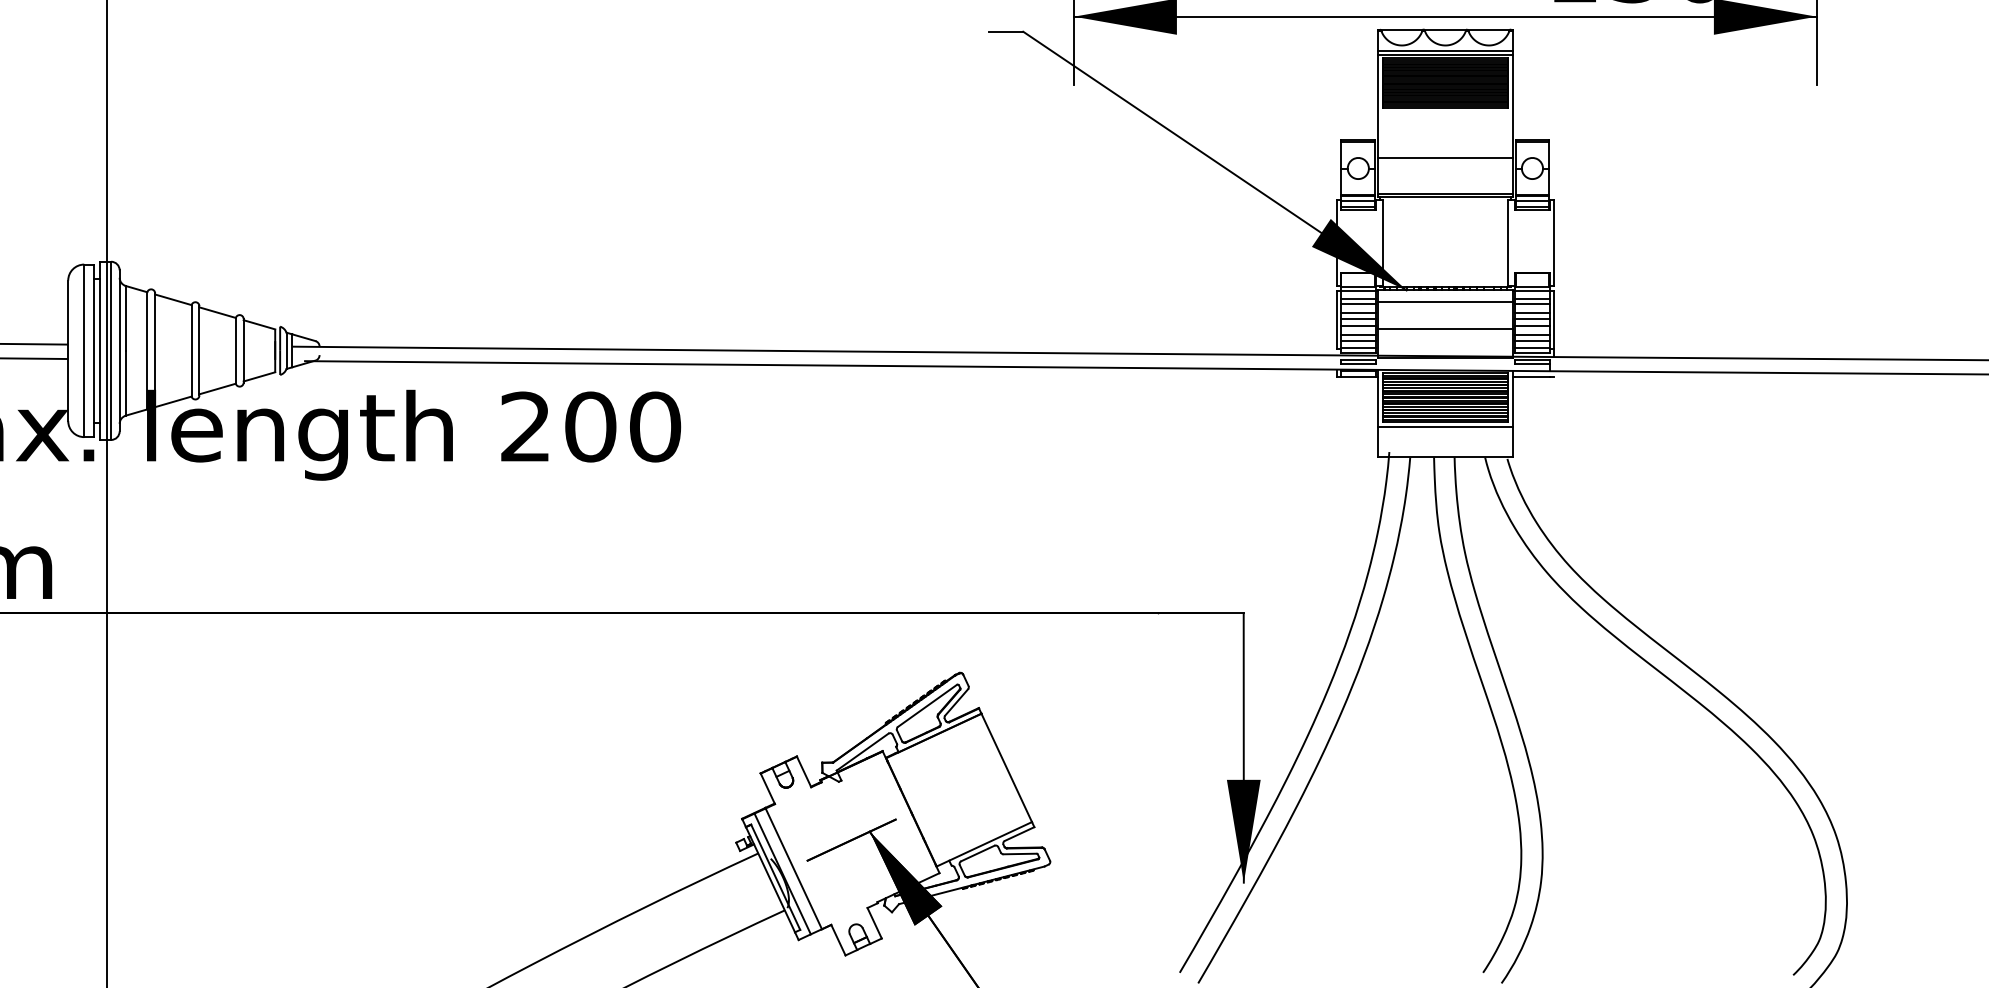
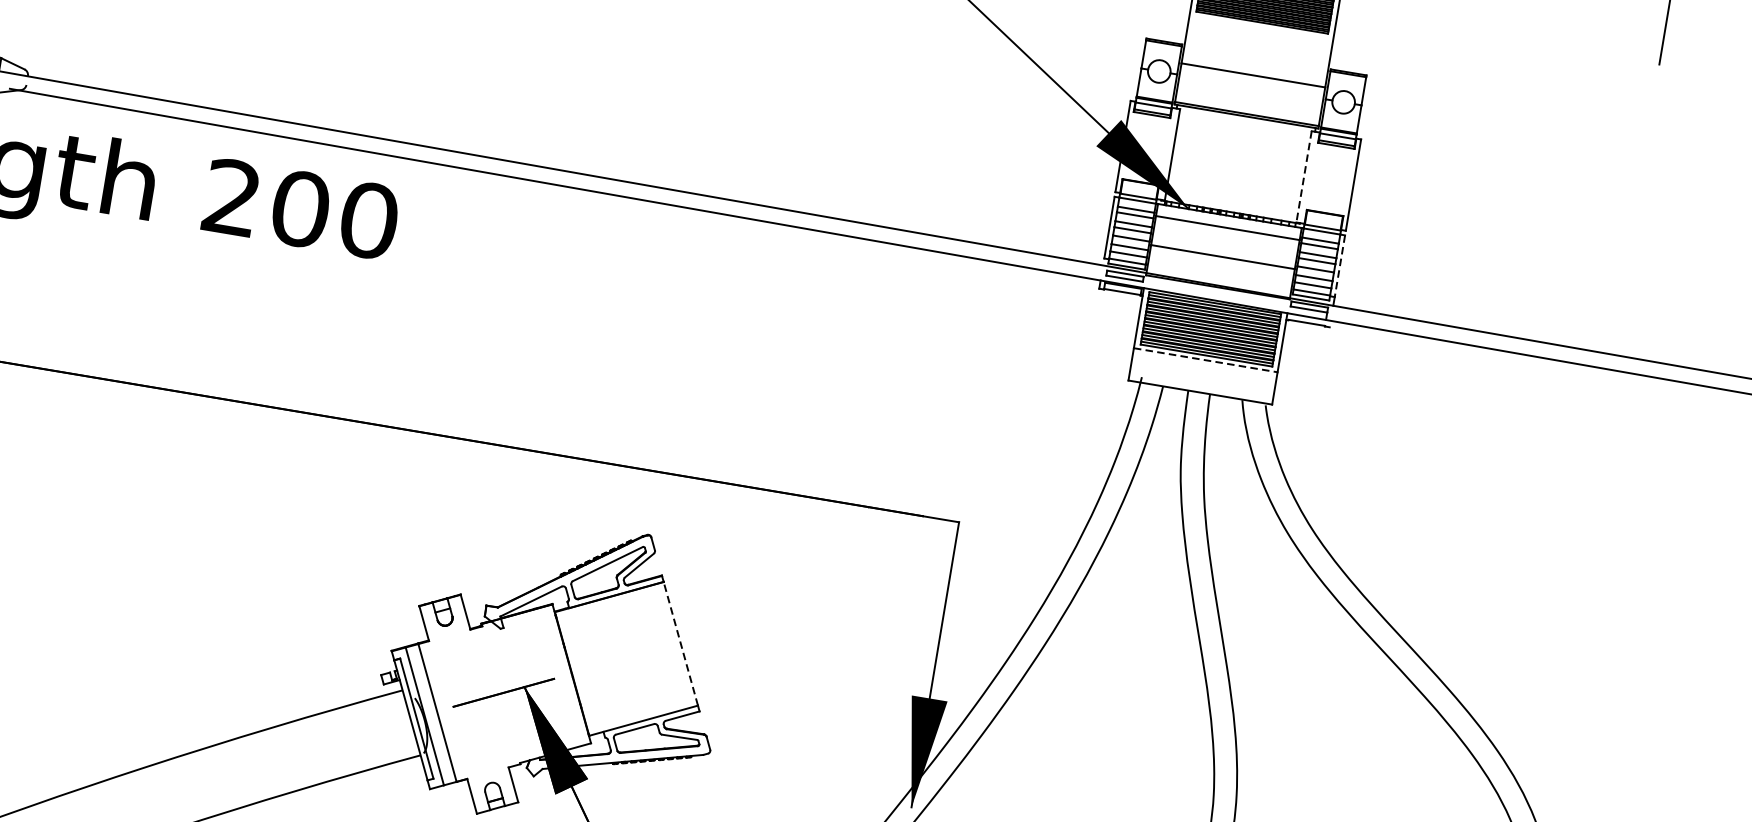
line: (1507, 243) -> (1303, 177), solid -> dashed
line: (1554, 320) -> (1340, 267), solid -> dashed
line: (1445, 426) -> (1205, 360), solid -> dashed
line: (1006, 767) -> (680, 643), solid -> dashed

